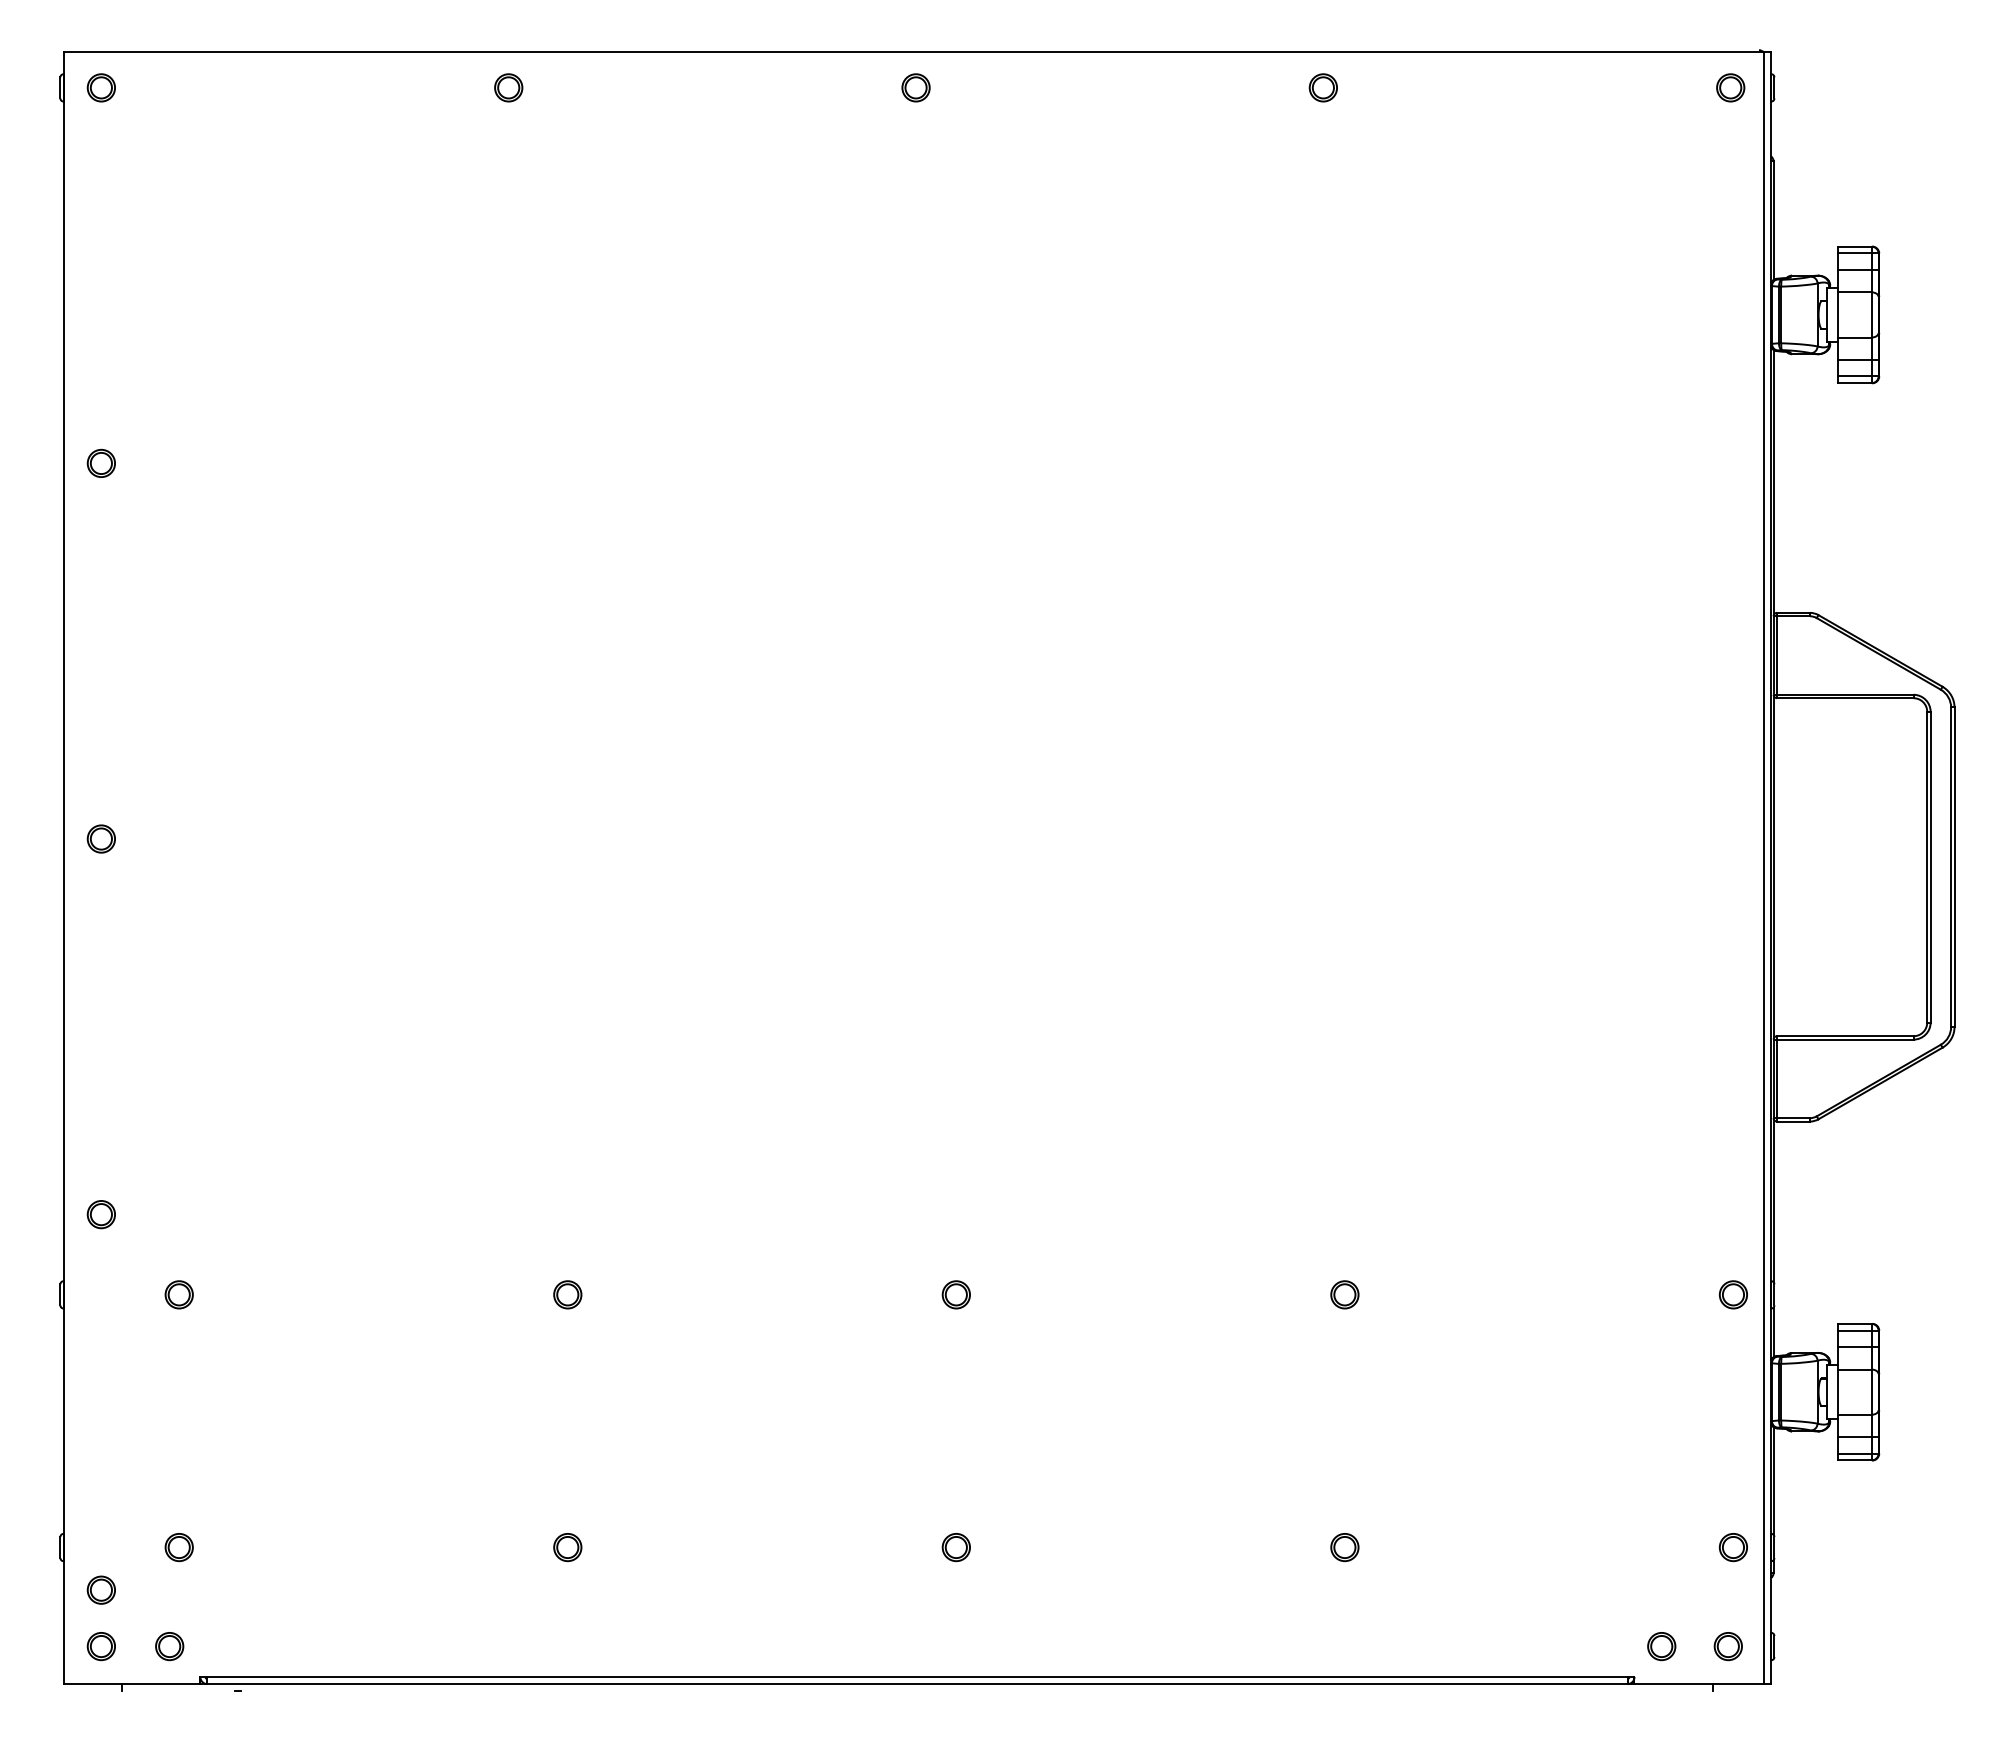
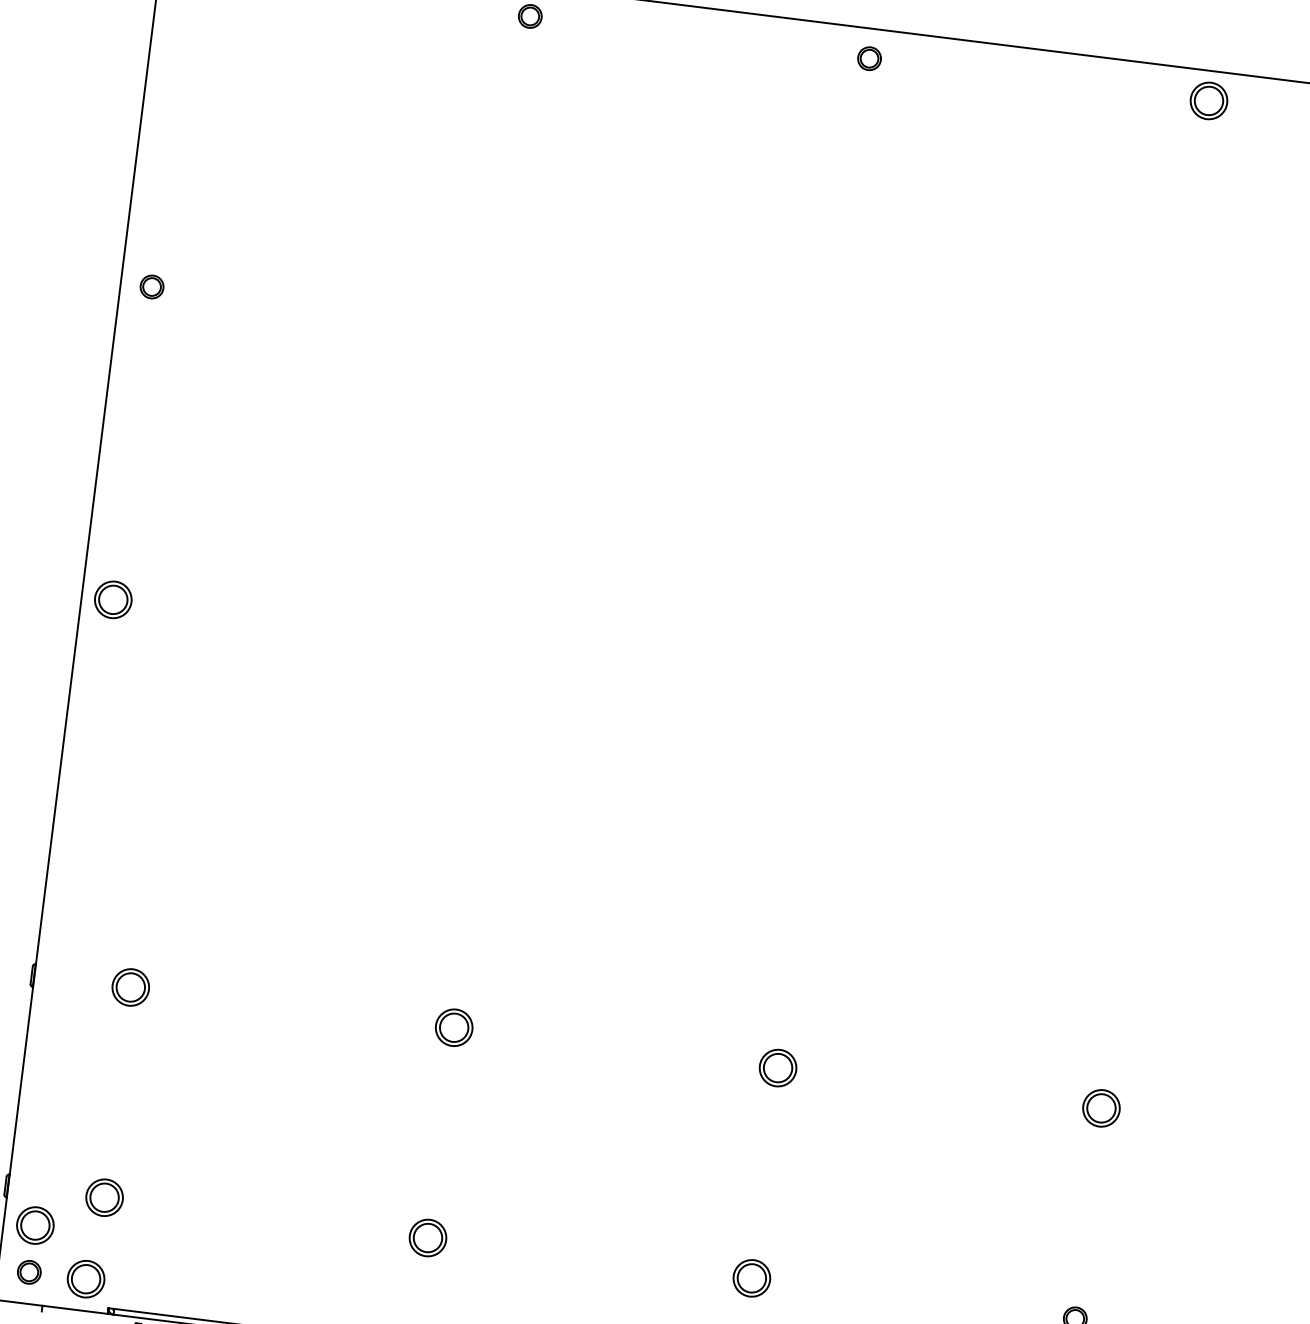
part: (1322, 87) -> (1208, 100), size x1.6
part: (100, 838) -> (112, 599), size x1.6
part: (100, 1214) -> (73, 912), removed
part: (178, 1294) -> (130, 987), size x1.6
part: (567, 1294) -> (454, 1027), size x1.6
part: (955, 1294) -> (777, 1067), size x1.6
part: (1344, 1294) -> (1101, 1108), size x1.6
part: (178, 1547) -> (103, 1197), size x1.6
part: (567, 1547) -> (427, 1238), size x1.6
part: (955, 1547) -> (750, 1278), size x1.6
part: (100, 1589) -> (34, 1224), size x1.6
part: (169, 1646) -> (86, 1279), size x1.6

